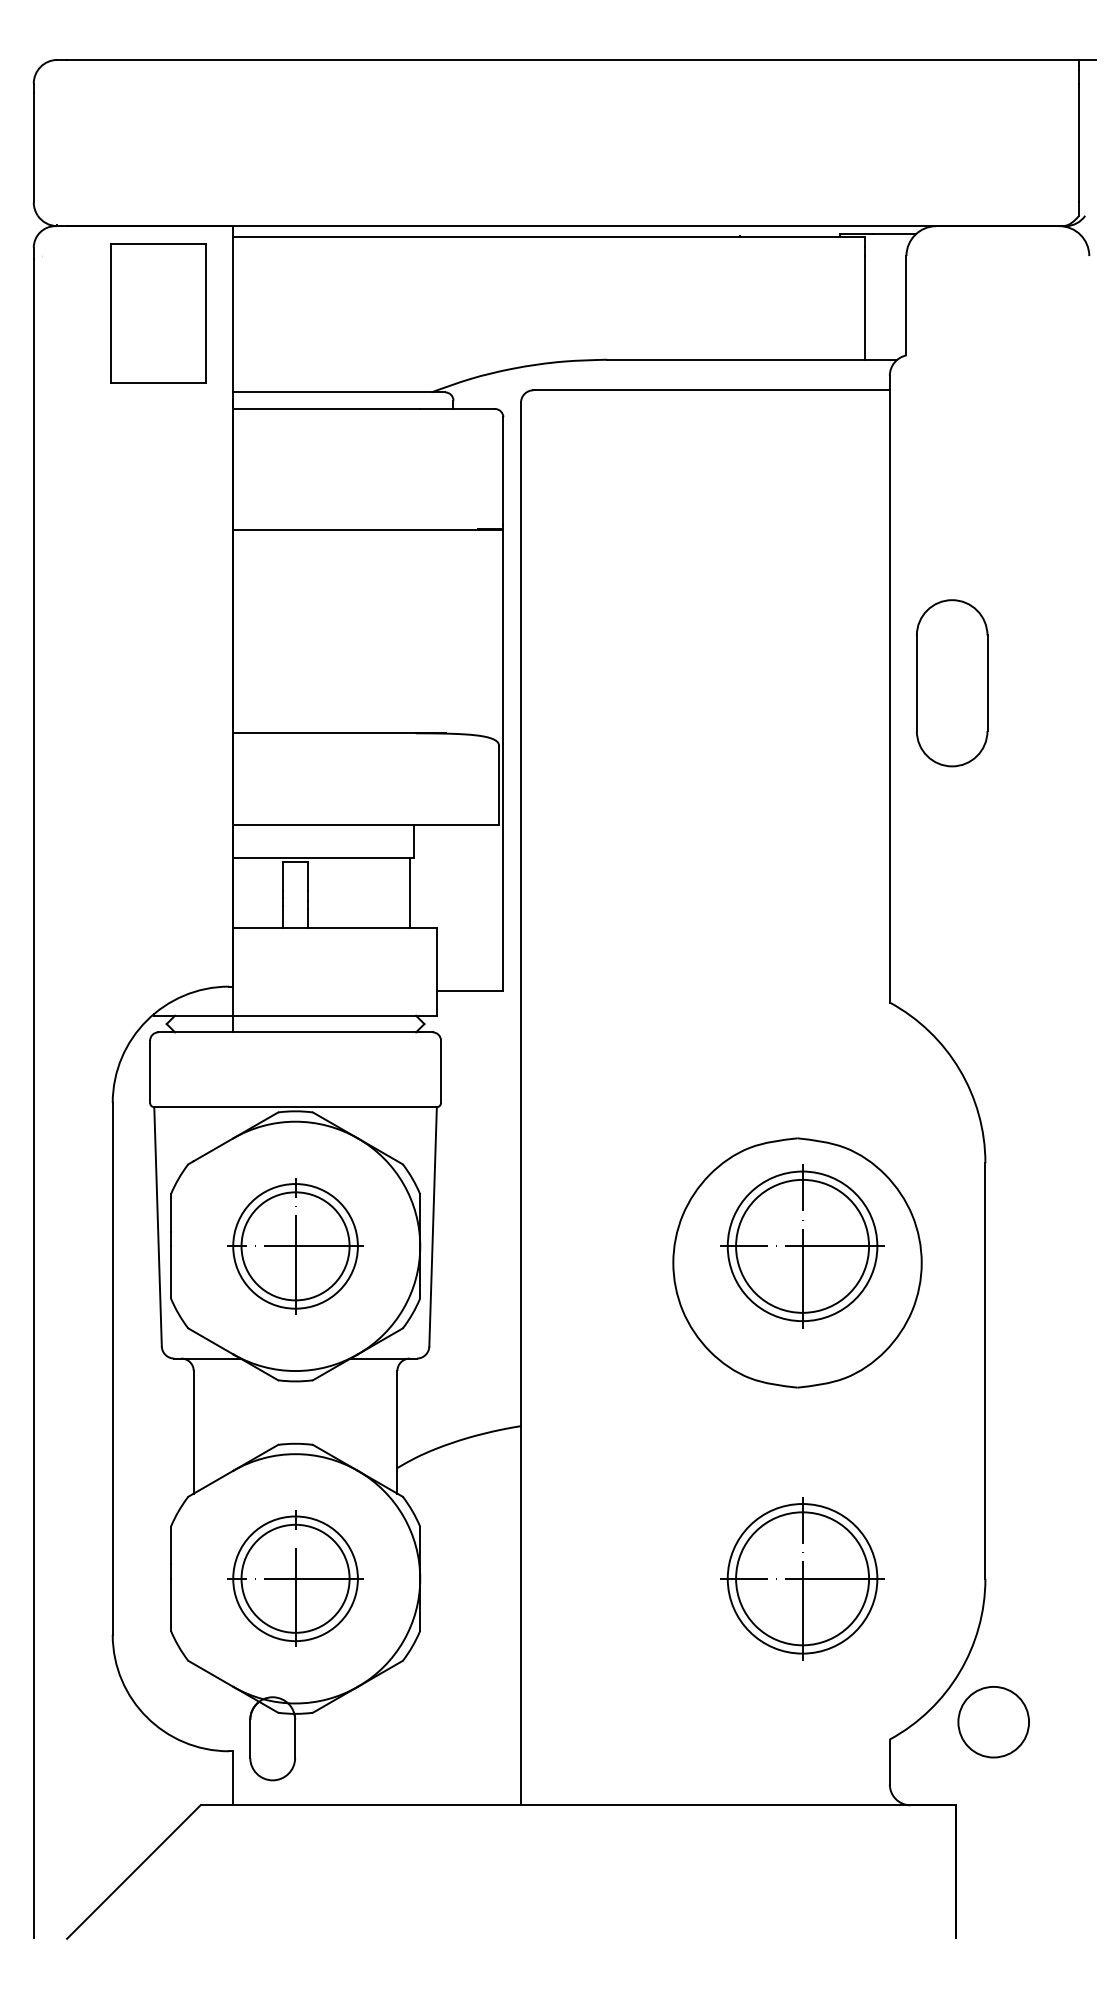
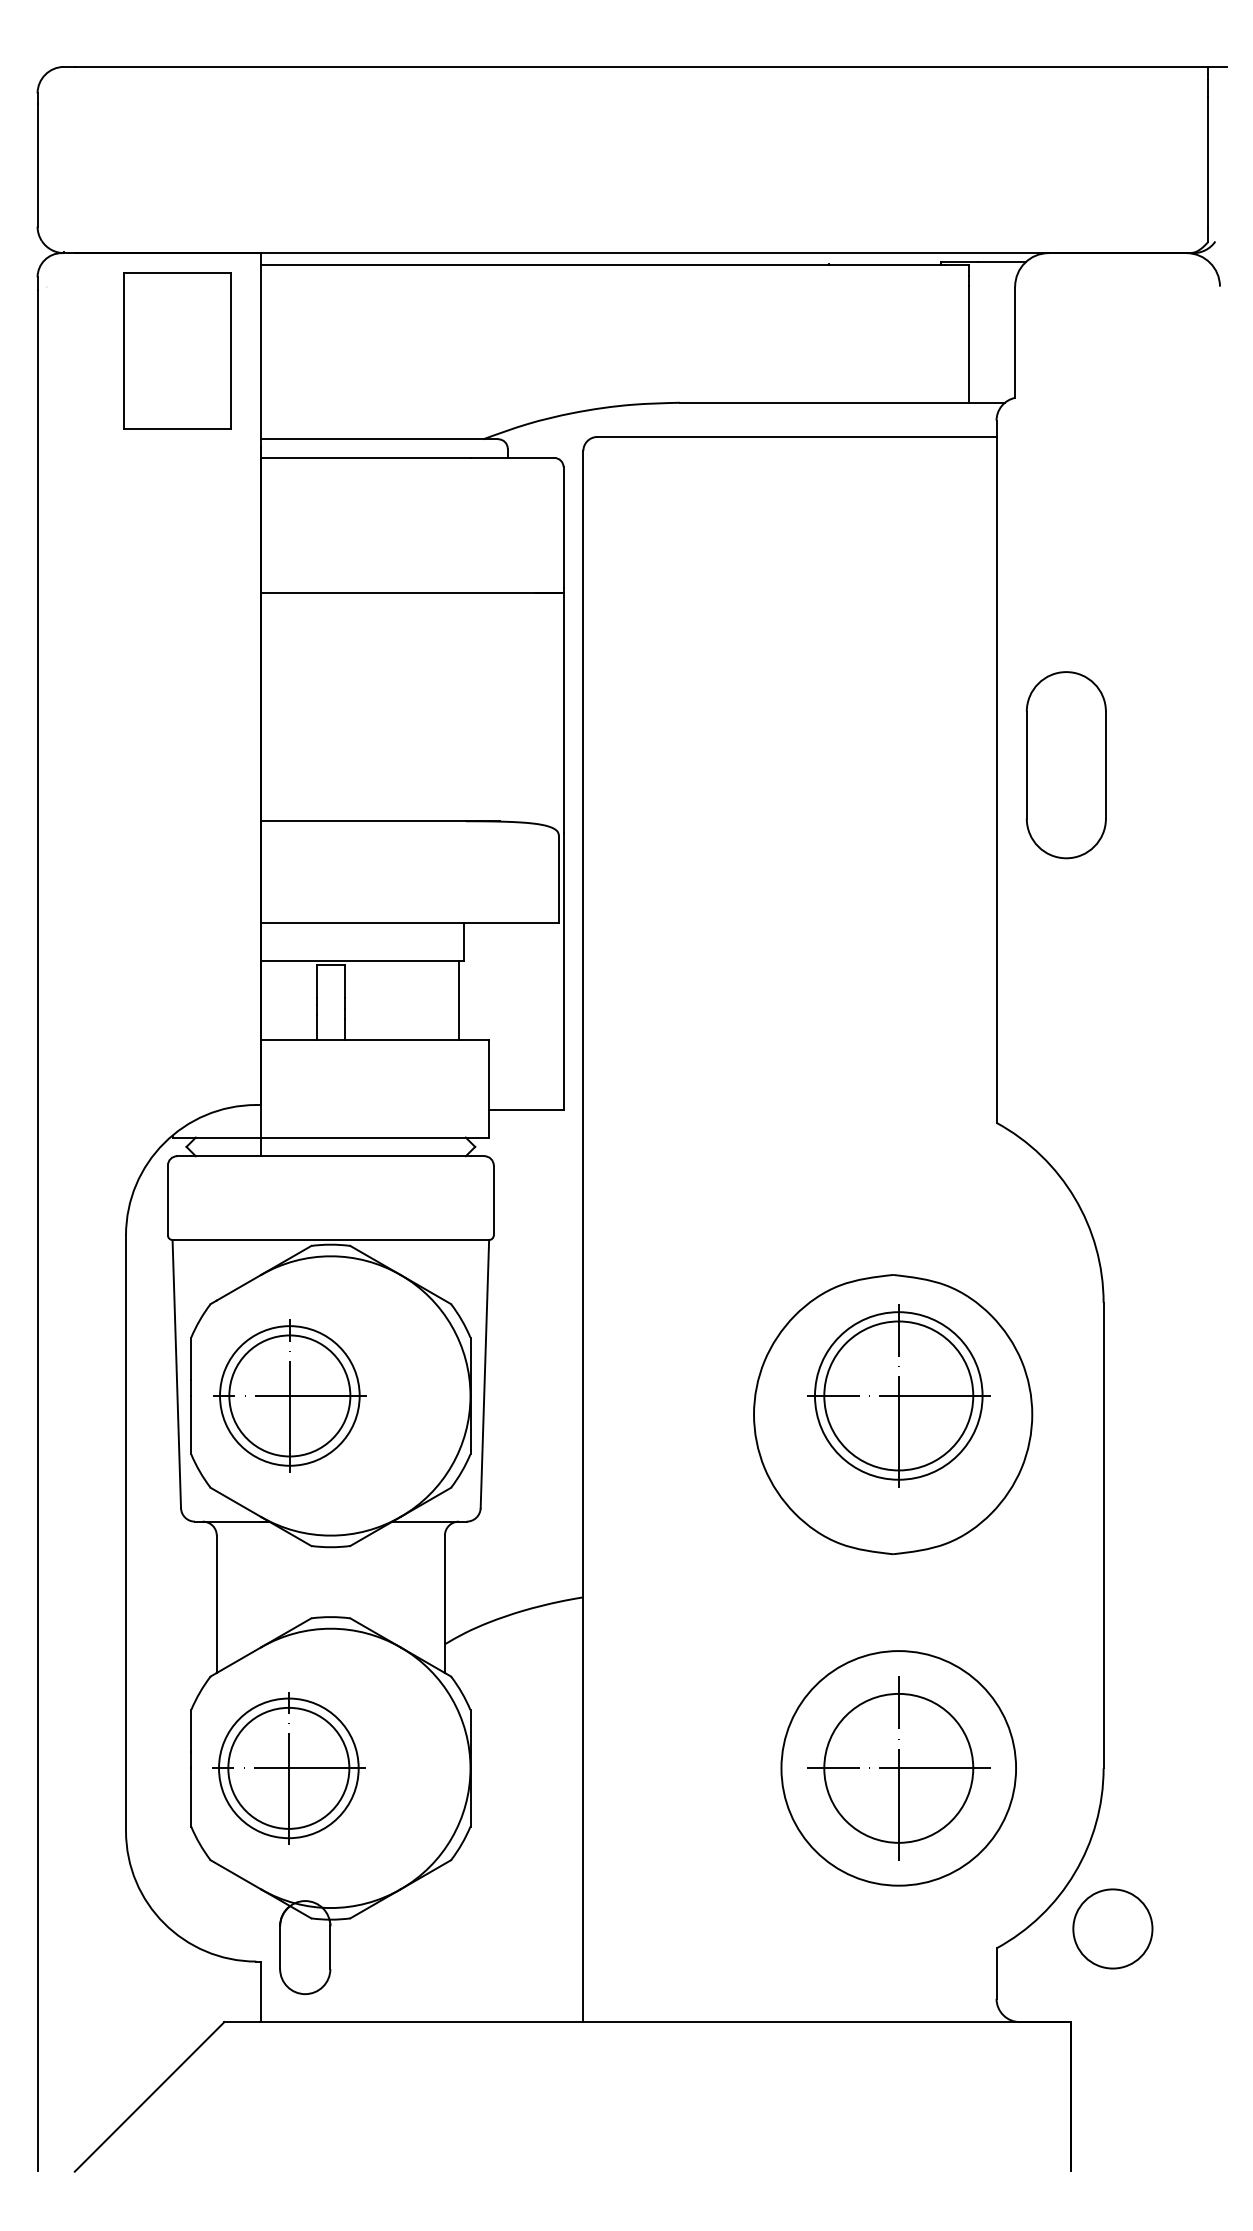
part: (295, 1245) -> (289, 1395), moved
part: (295, 1578) -> (288, 1768), moved
circle: (802, 1578) -> (898, 1768), size x1.4

